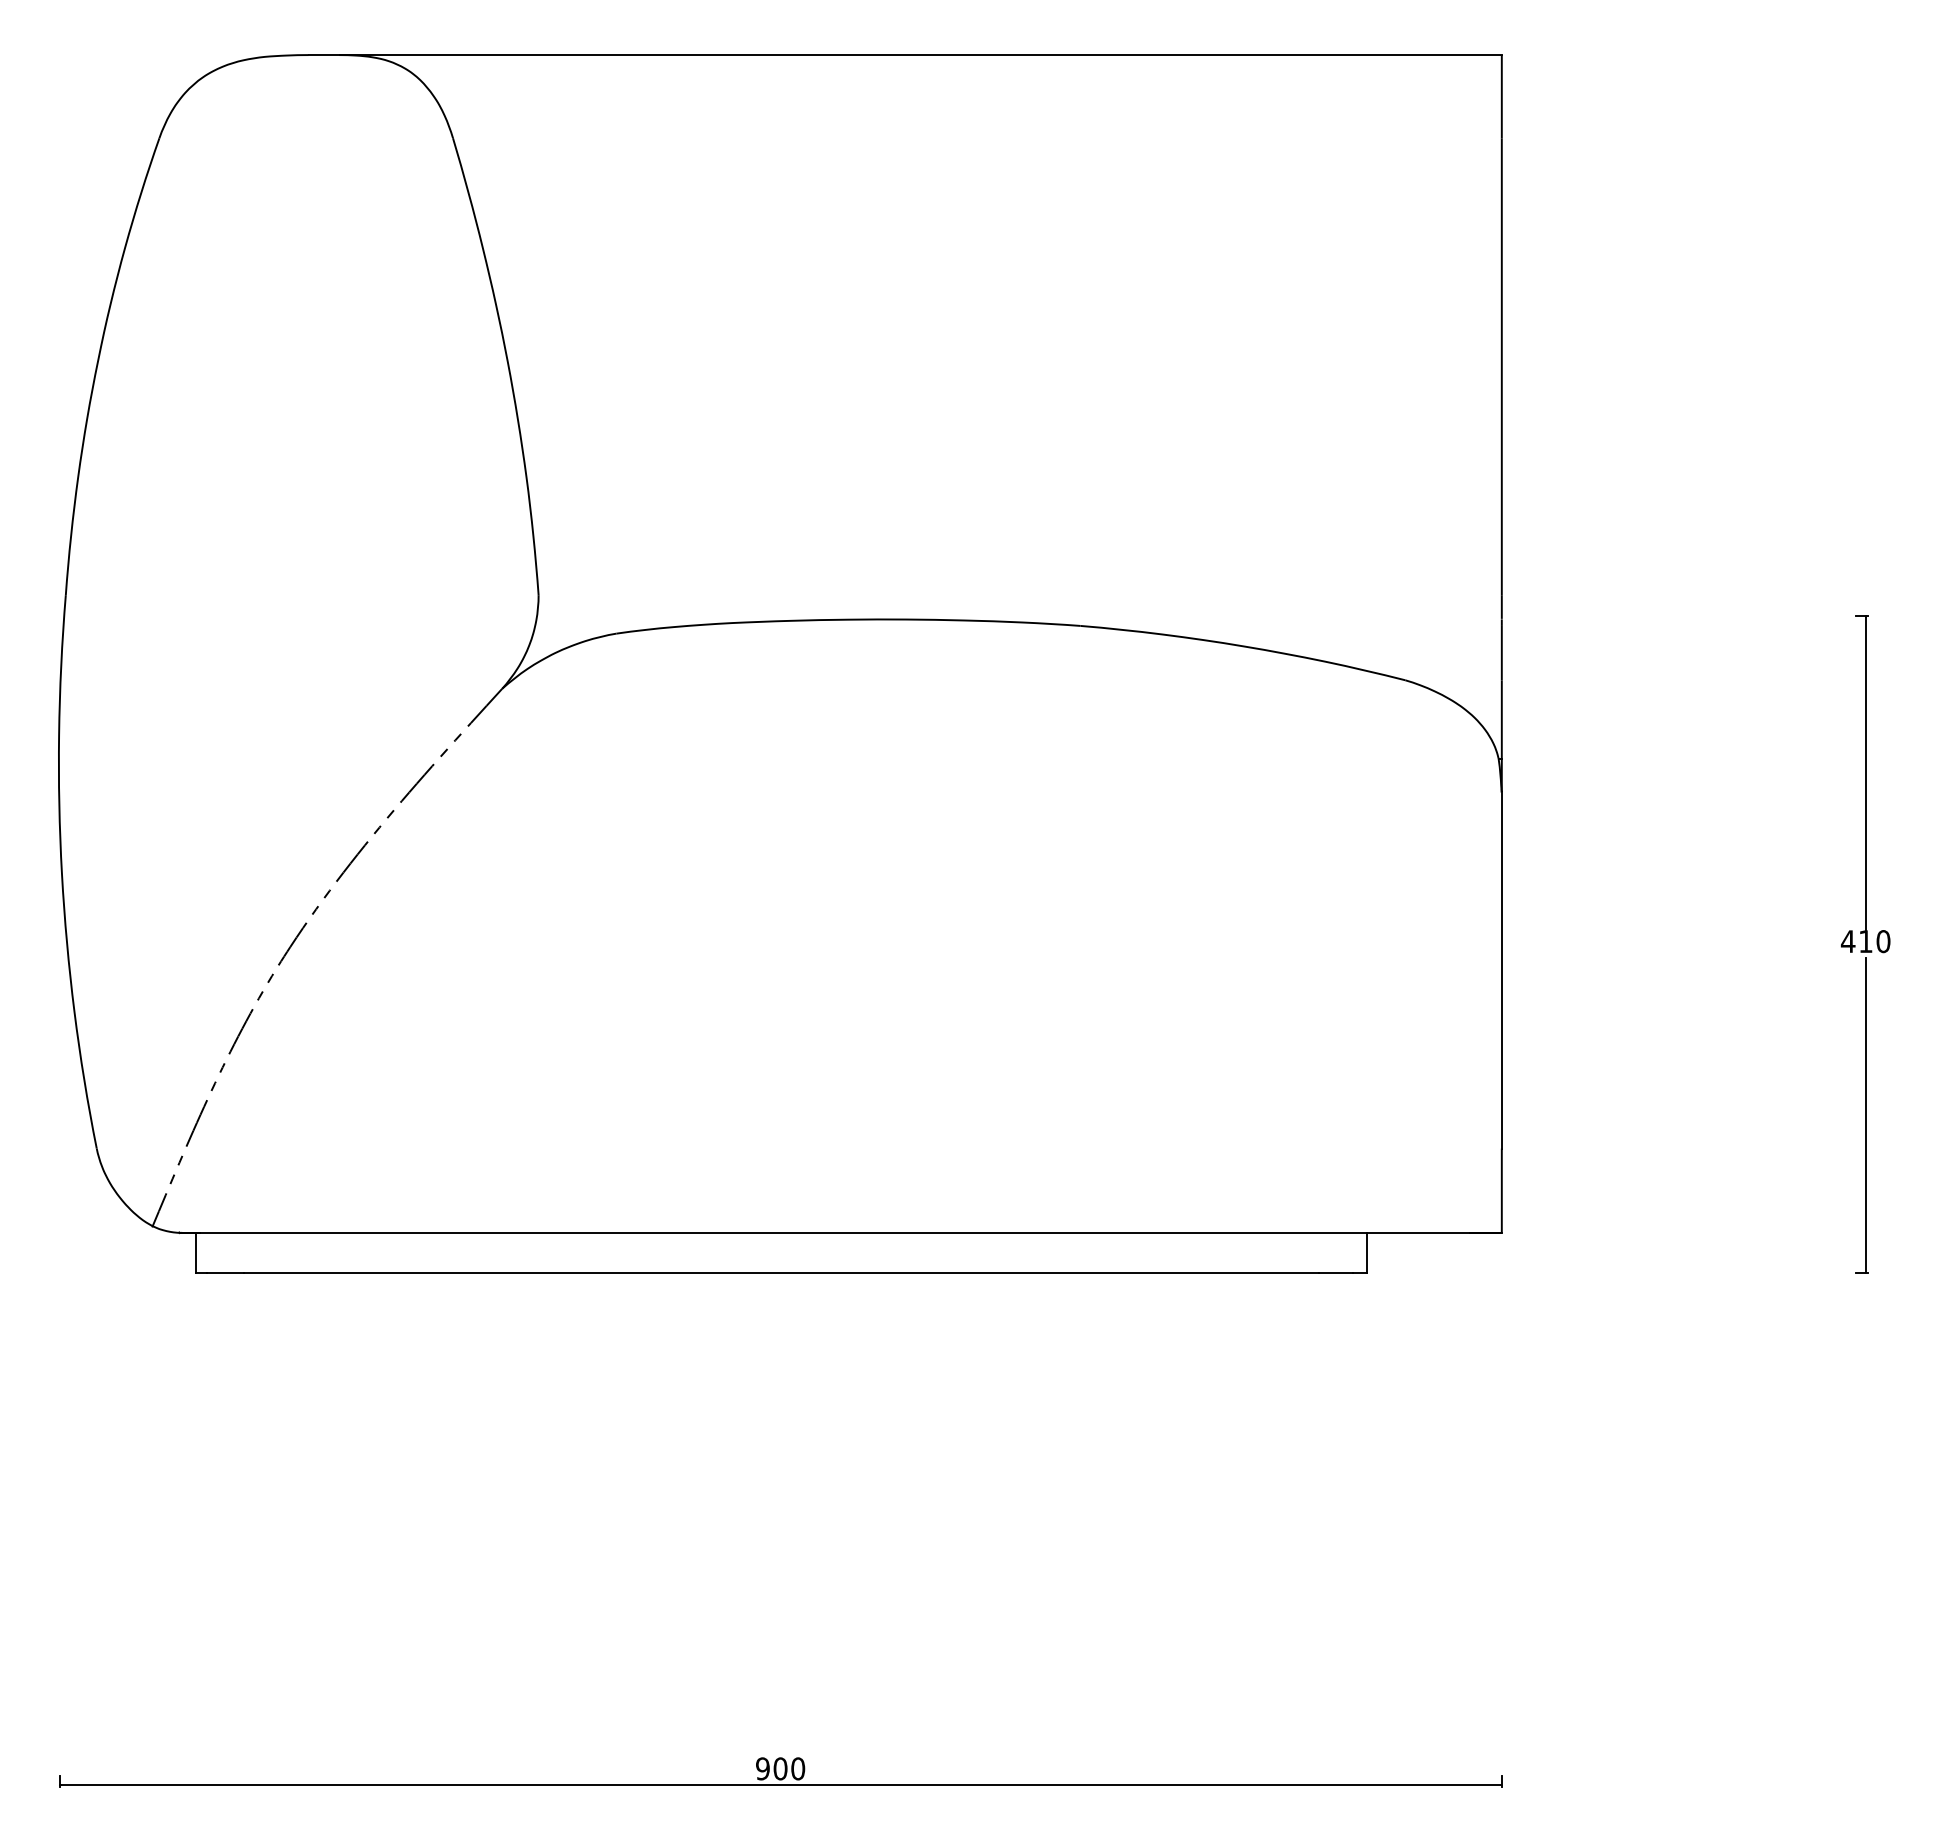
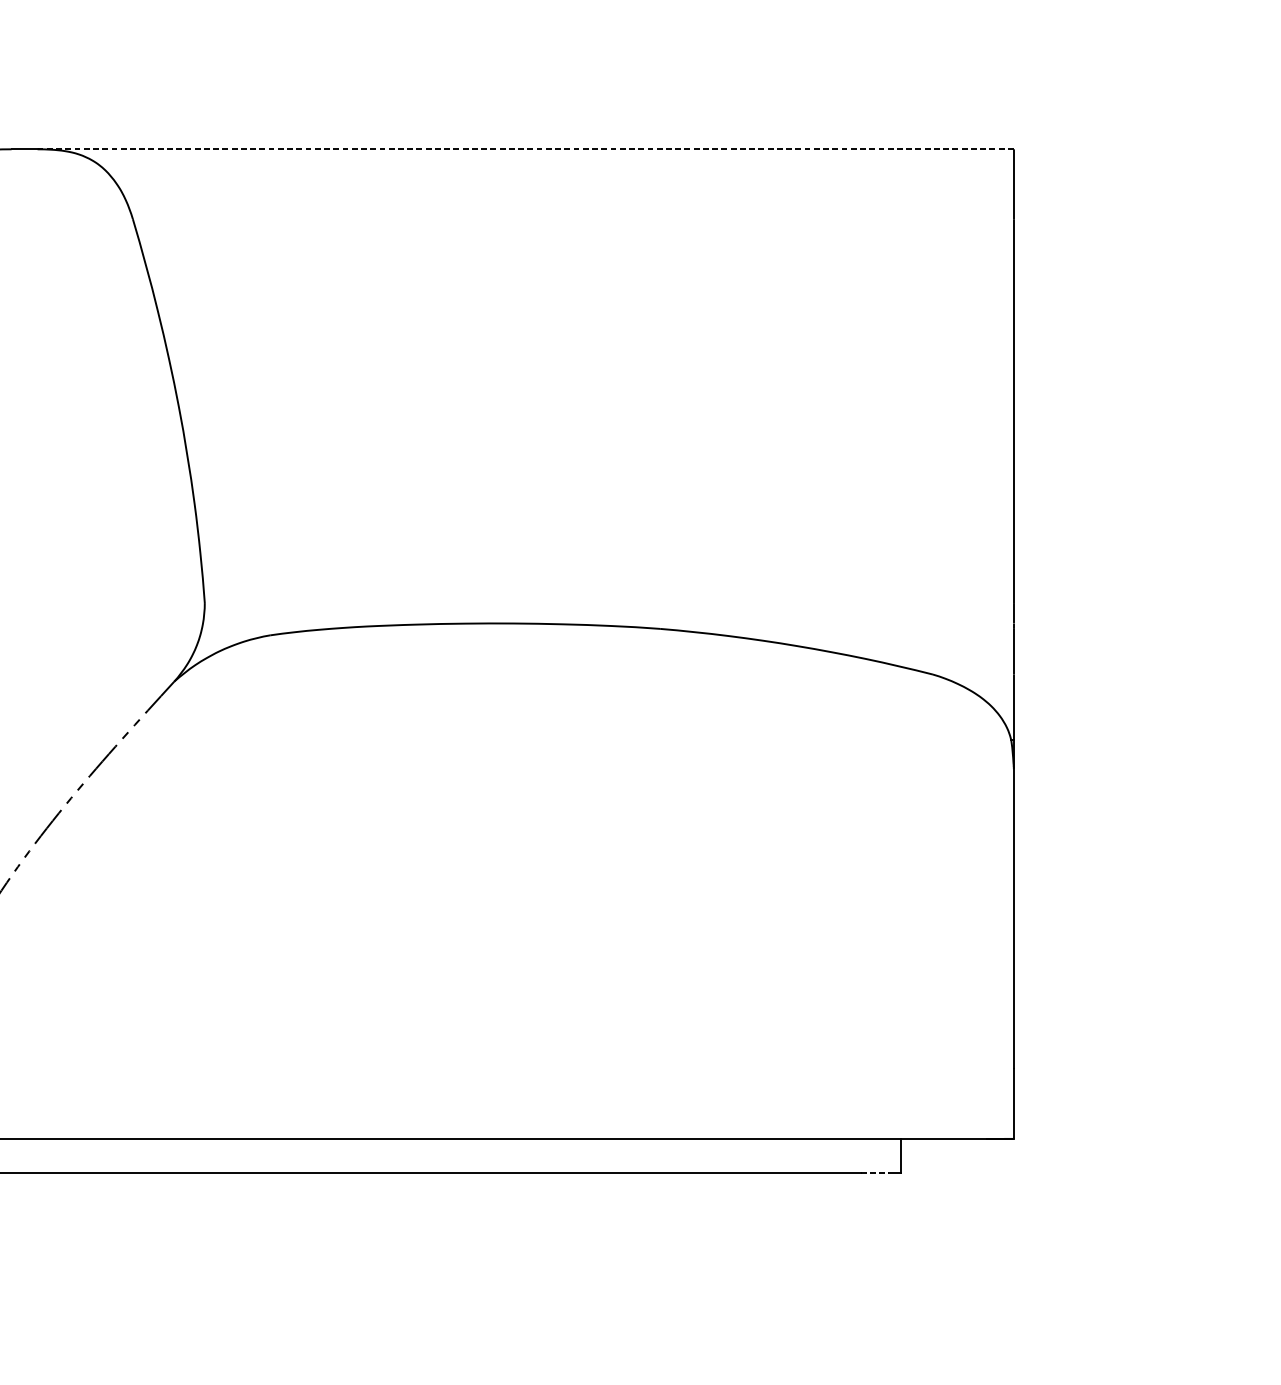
line: (921, 55) -> (526, 149), solid -> dashed
line: (1336, 1273) -> (875, 1172), solid -> dashed

